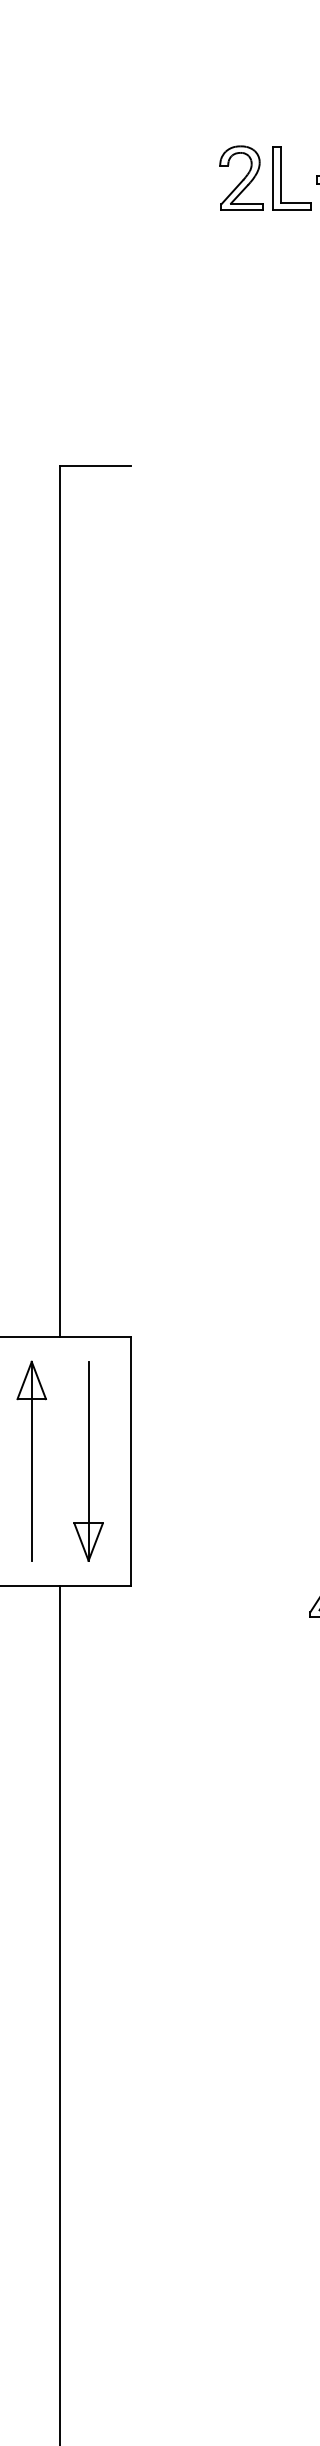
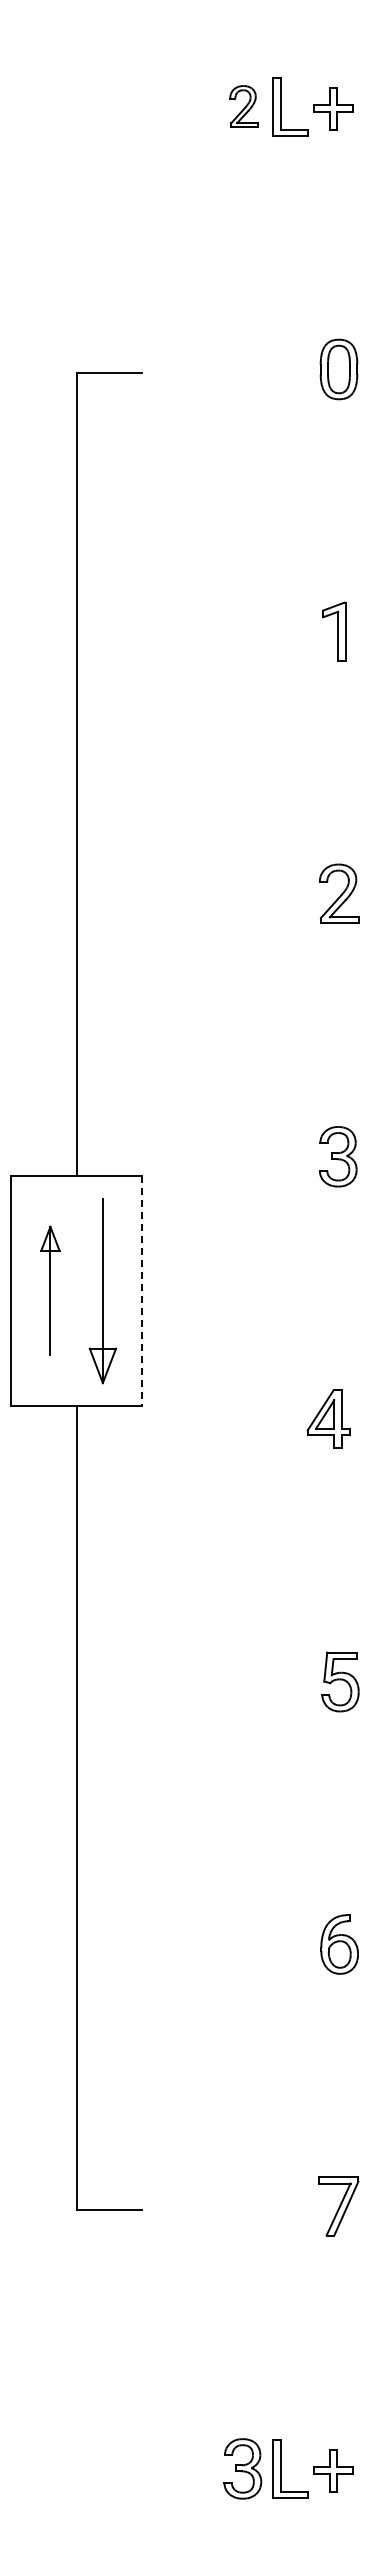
part: (240, 178) -> (243, 106), size x0.7
part: (31, 1460) -> (50, 1290), size x0.7
line: (131, 1461) -> (142, 1291), solid -> dashed

